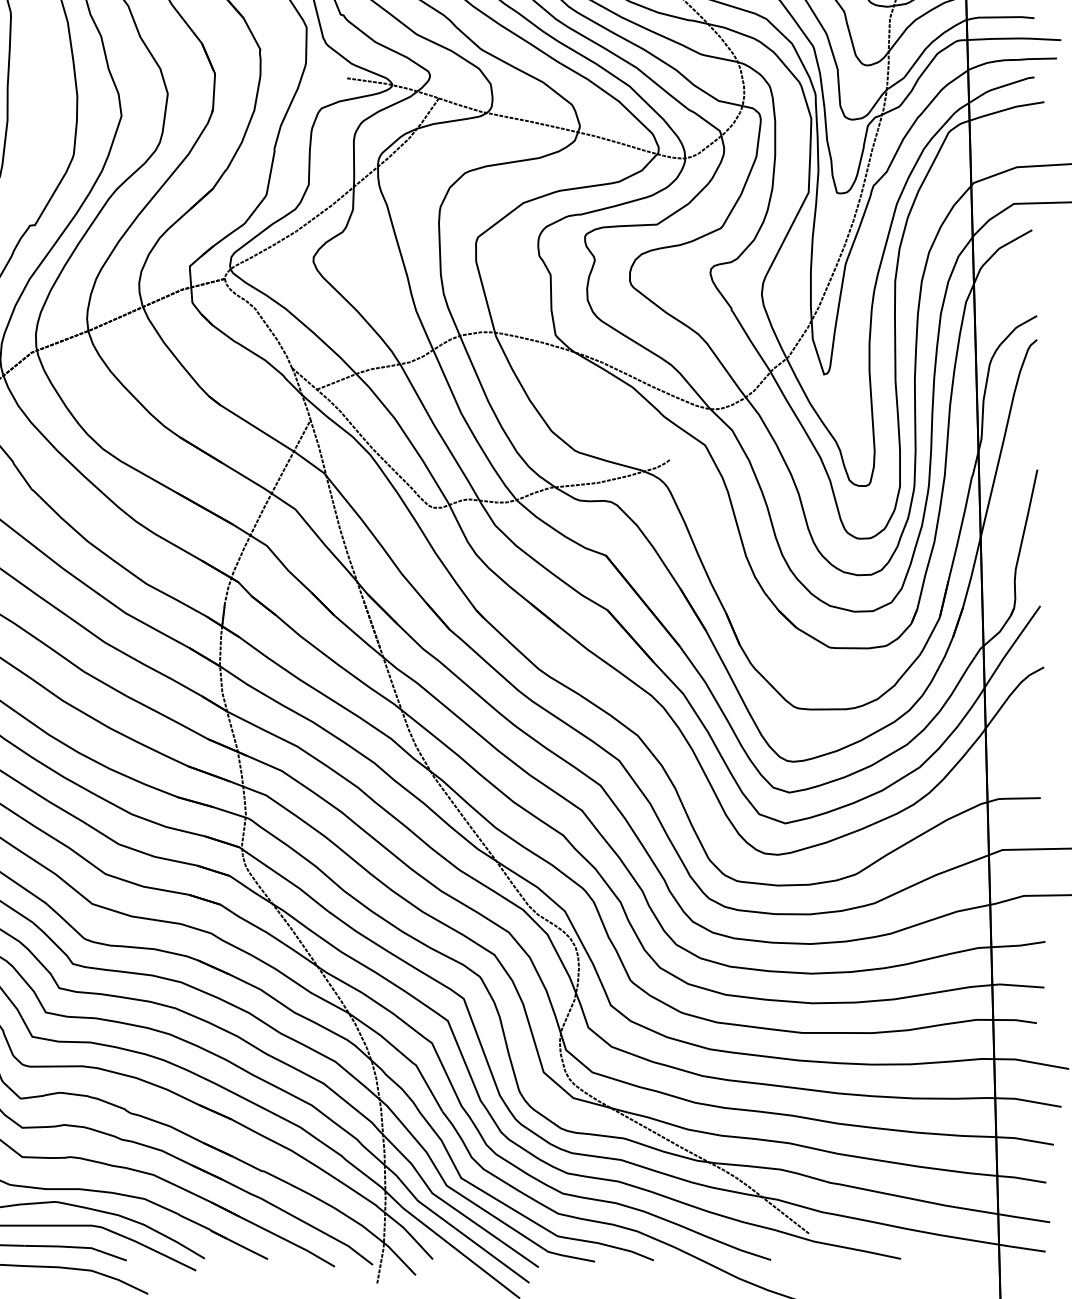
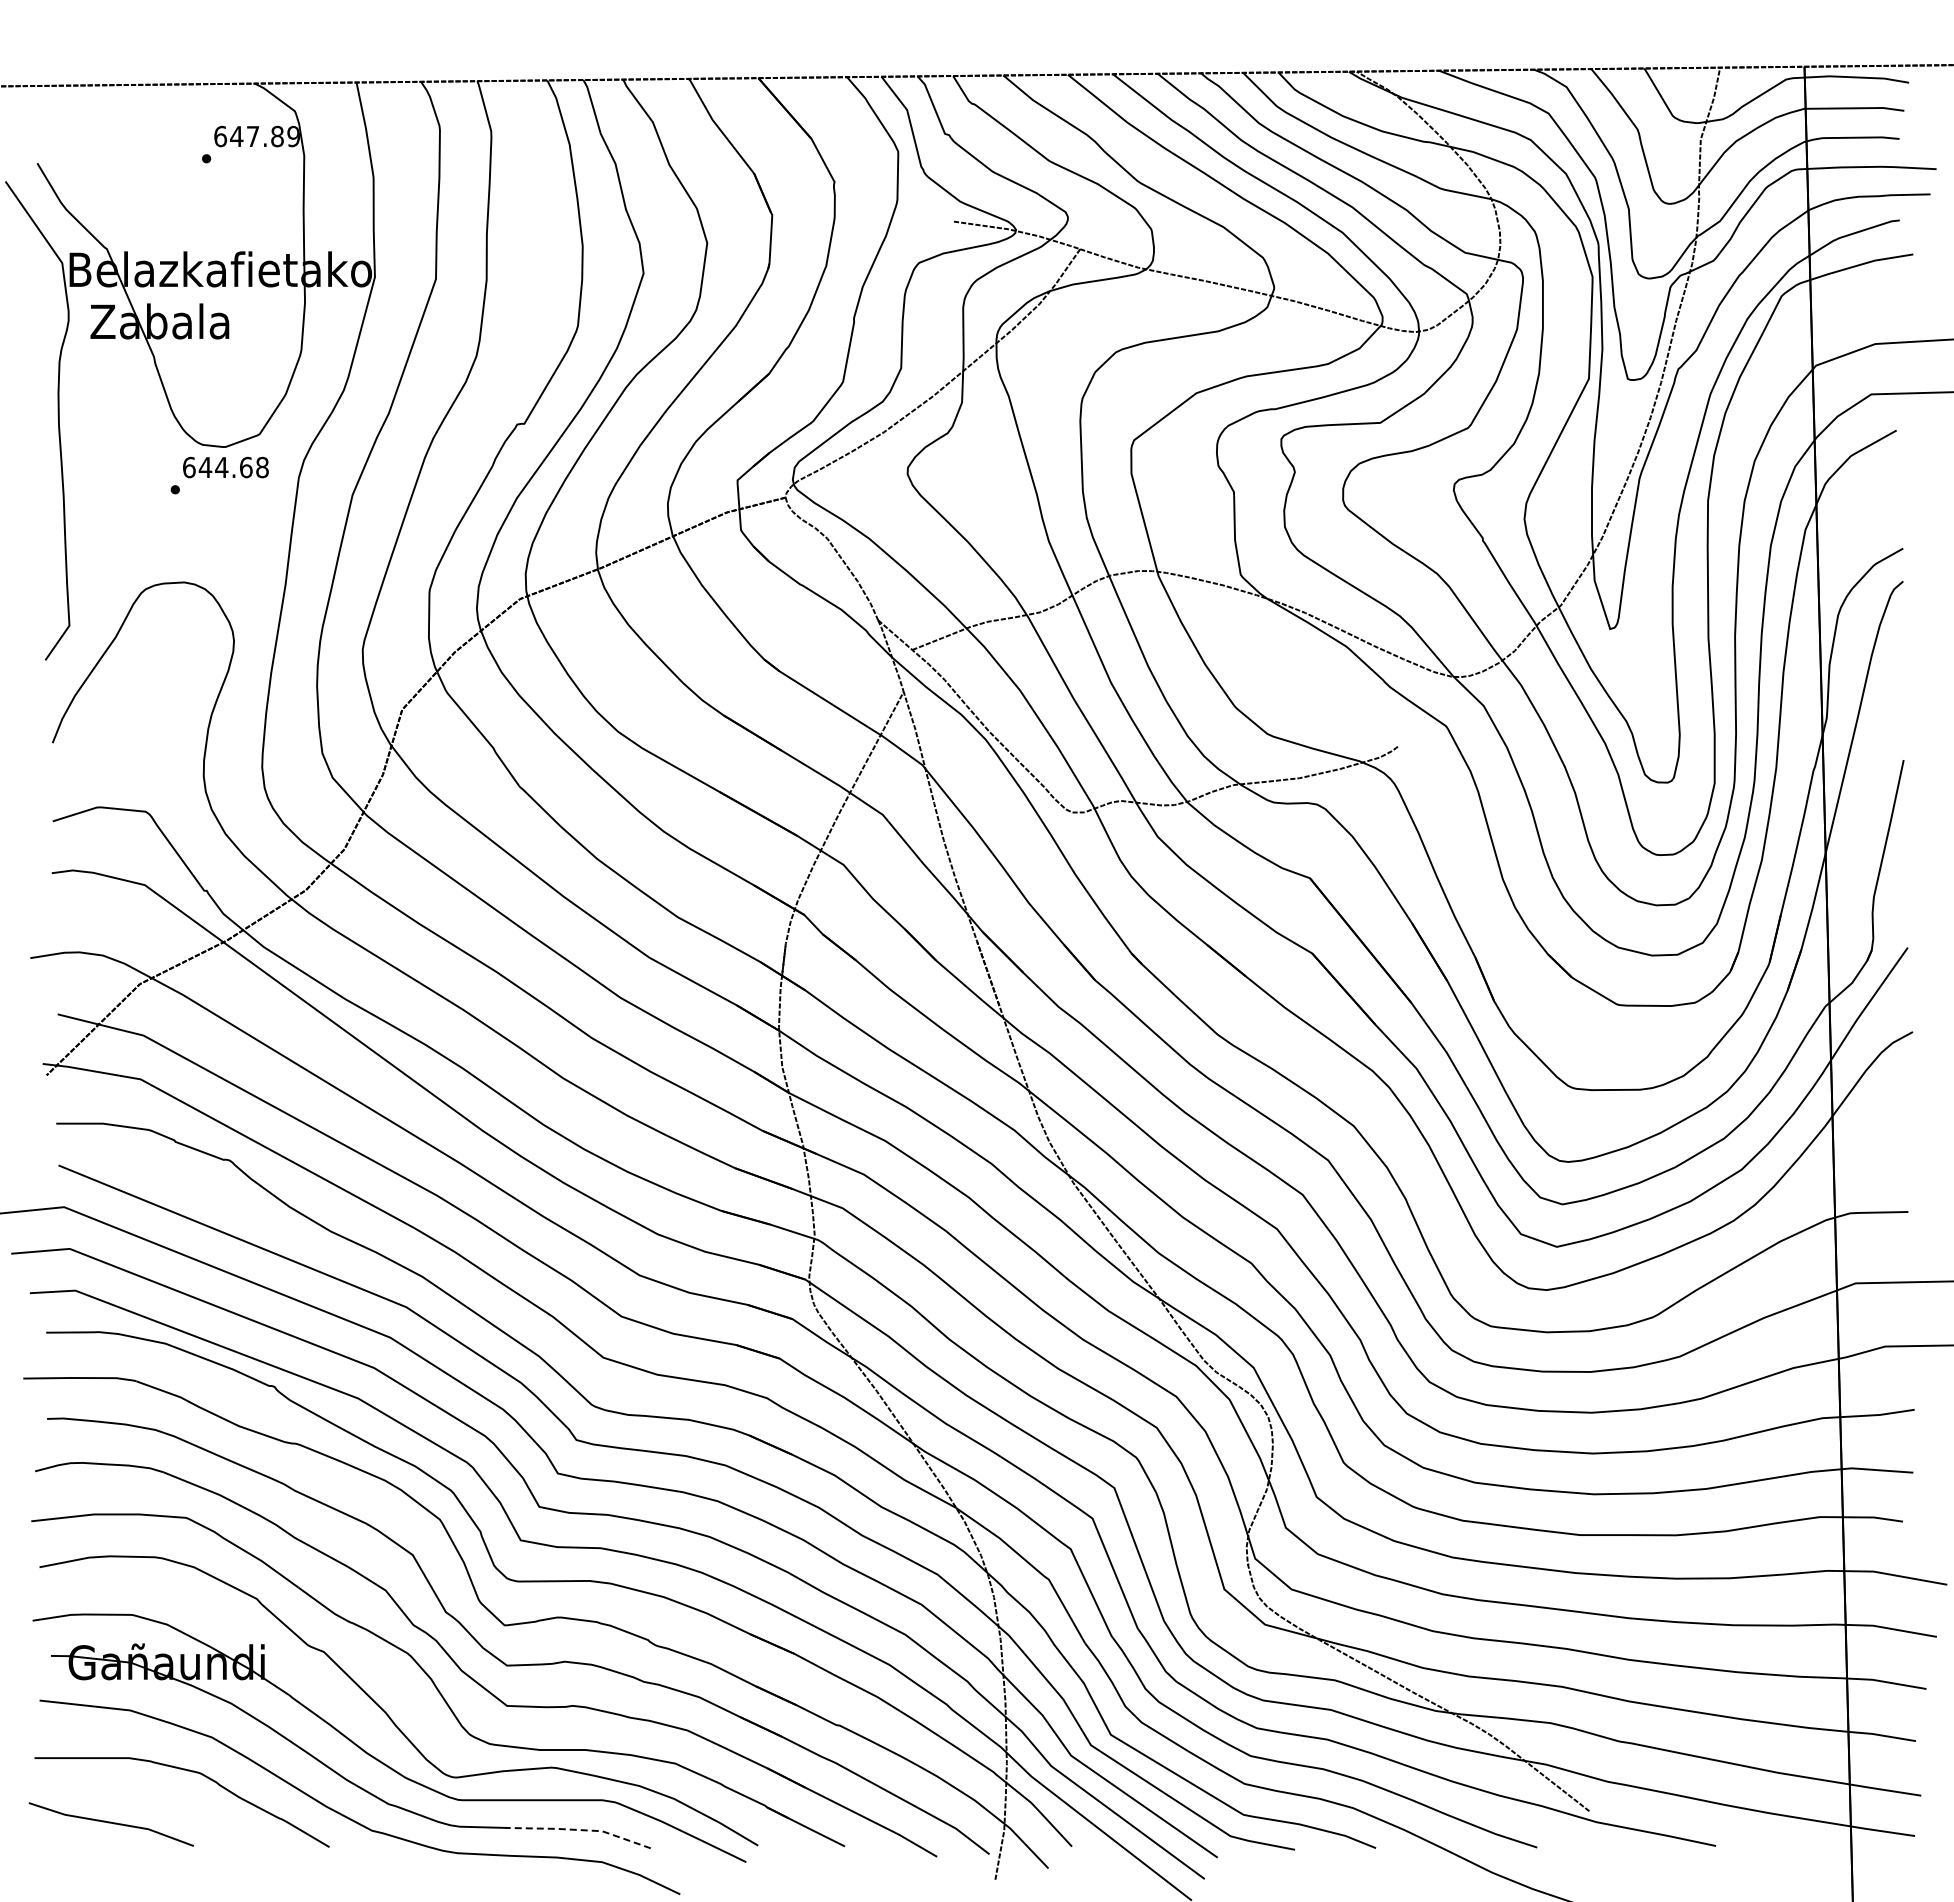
line: (76, 1247) -> (581, 1830), solid -> dashed

